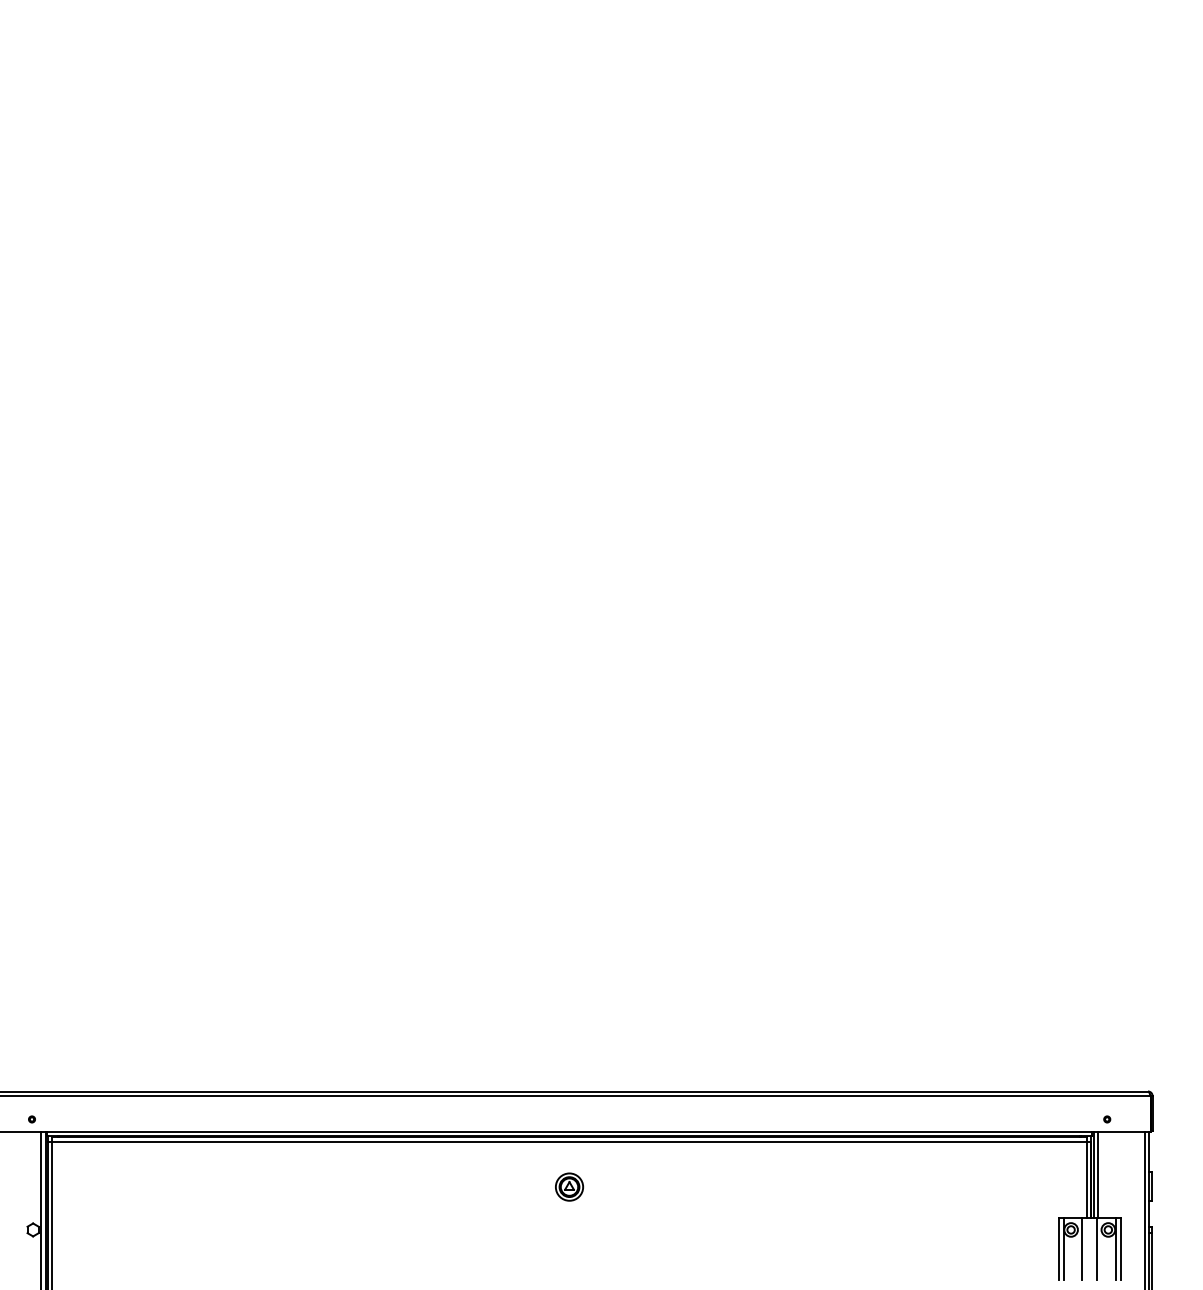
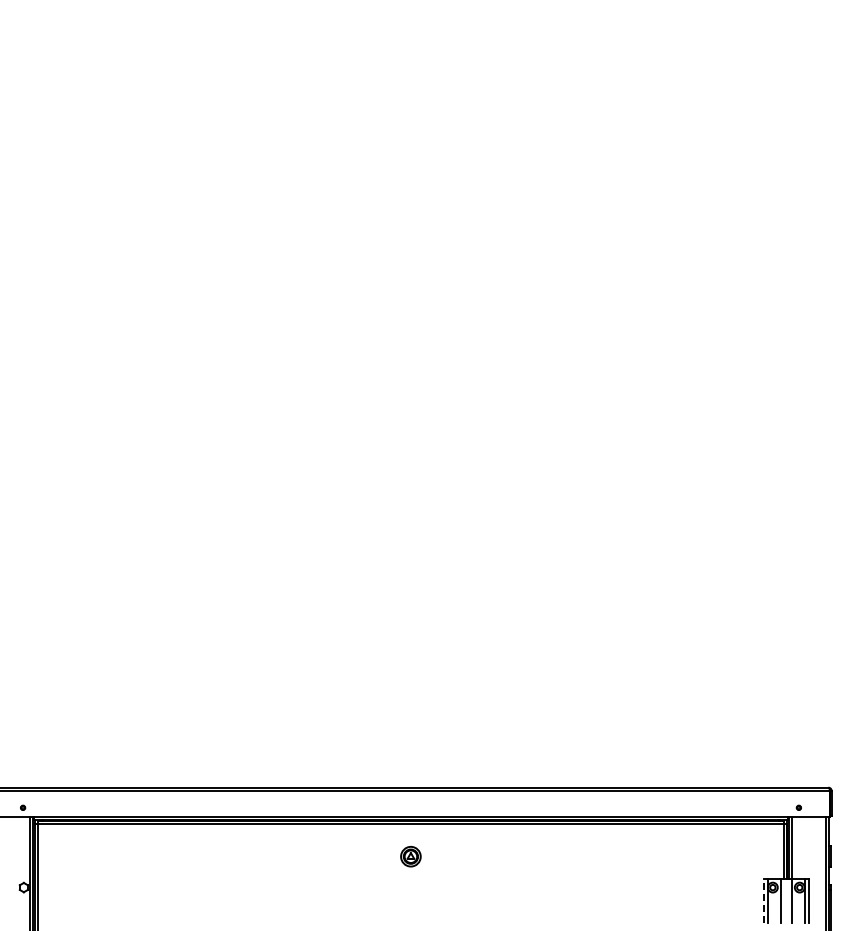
line: (1058, 1247) -> (763, 900), solid -> dashed

